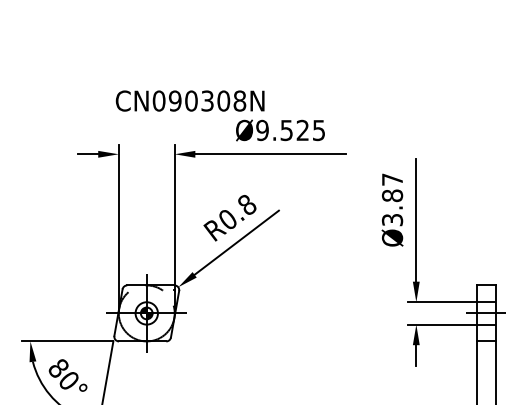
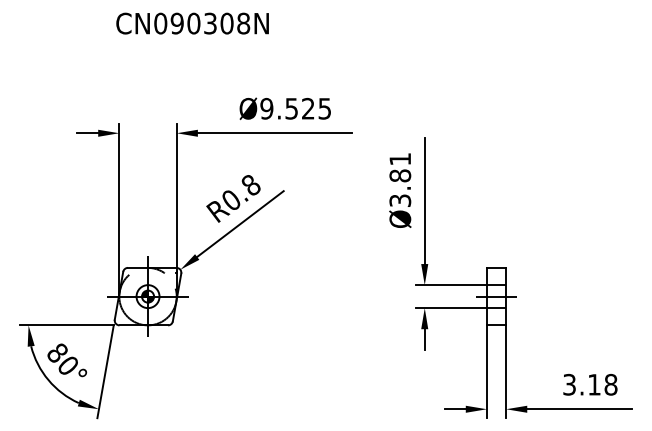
text: (190, 100) -> (192, 23), moved
text: (391, 179) -> (399, 159), Ø3.87 -> Ø3.81

